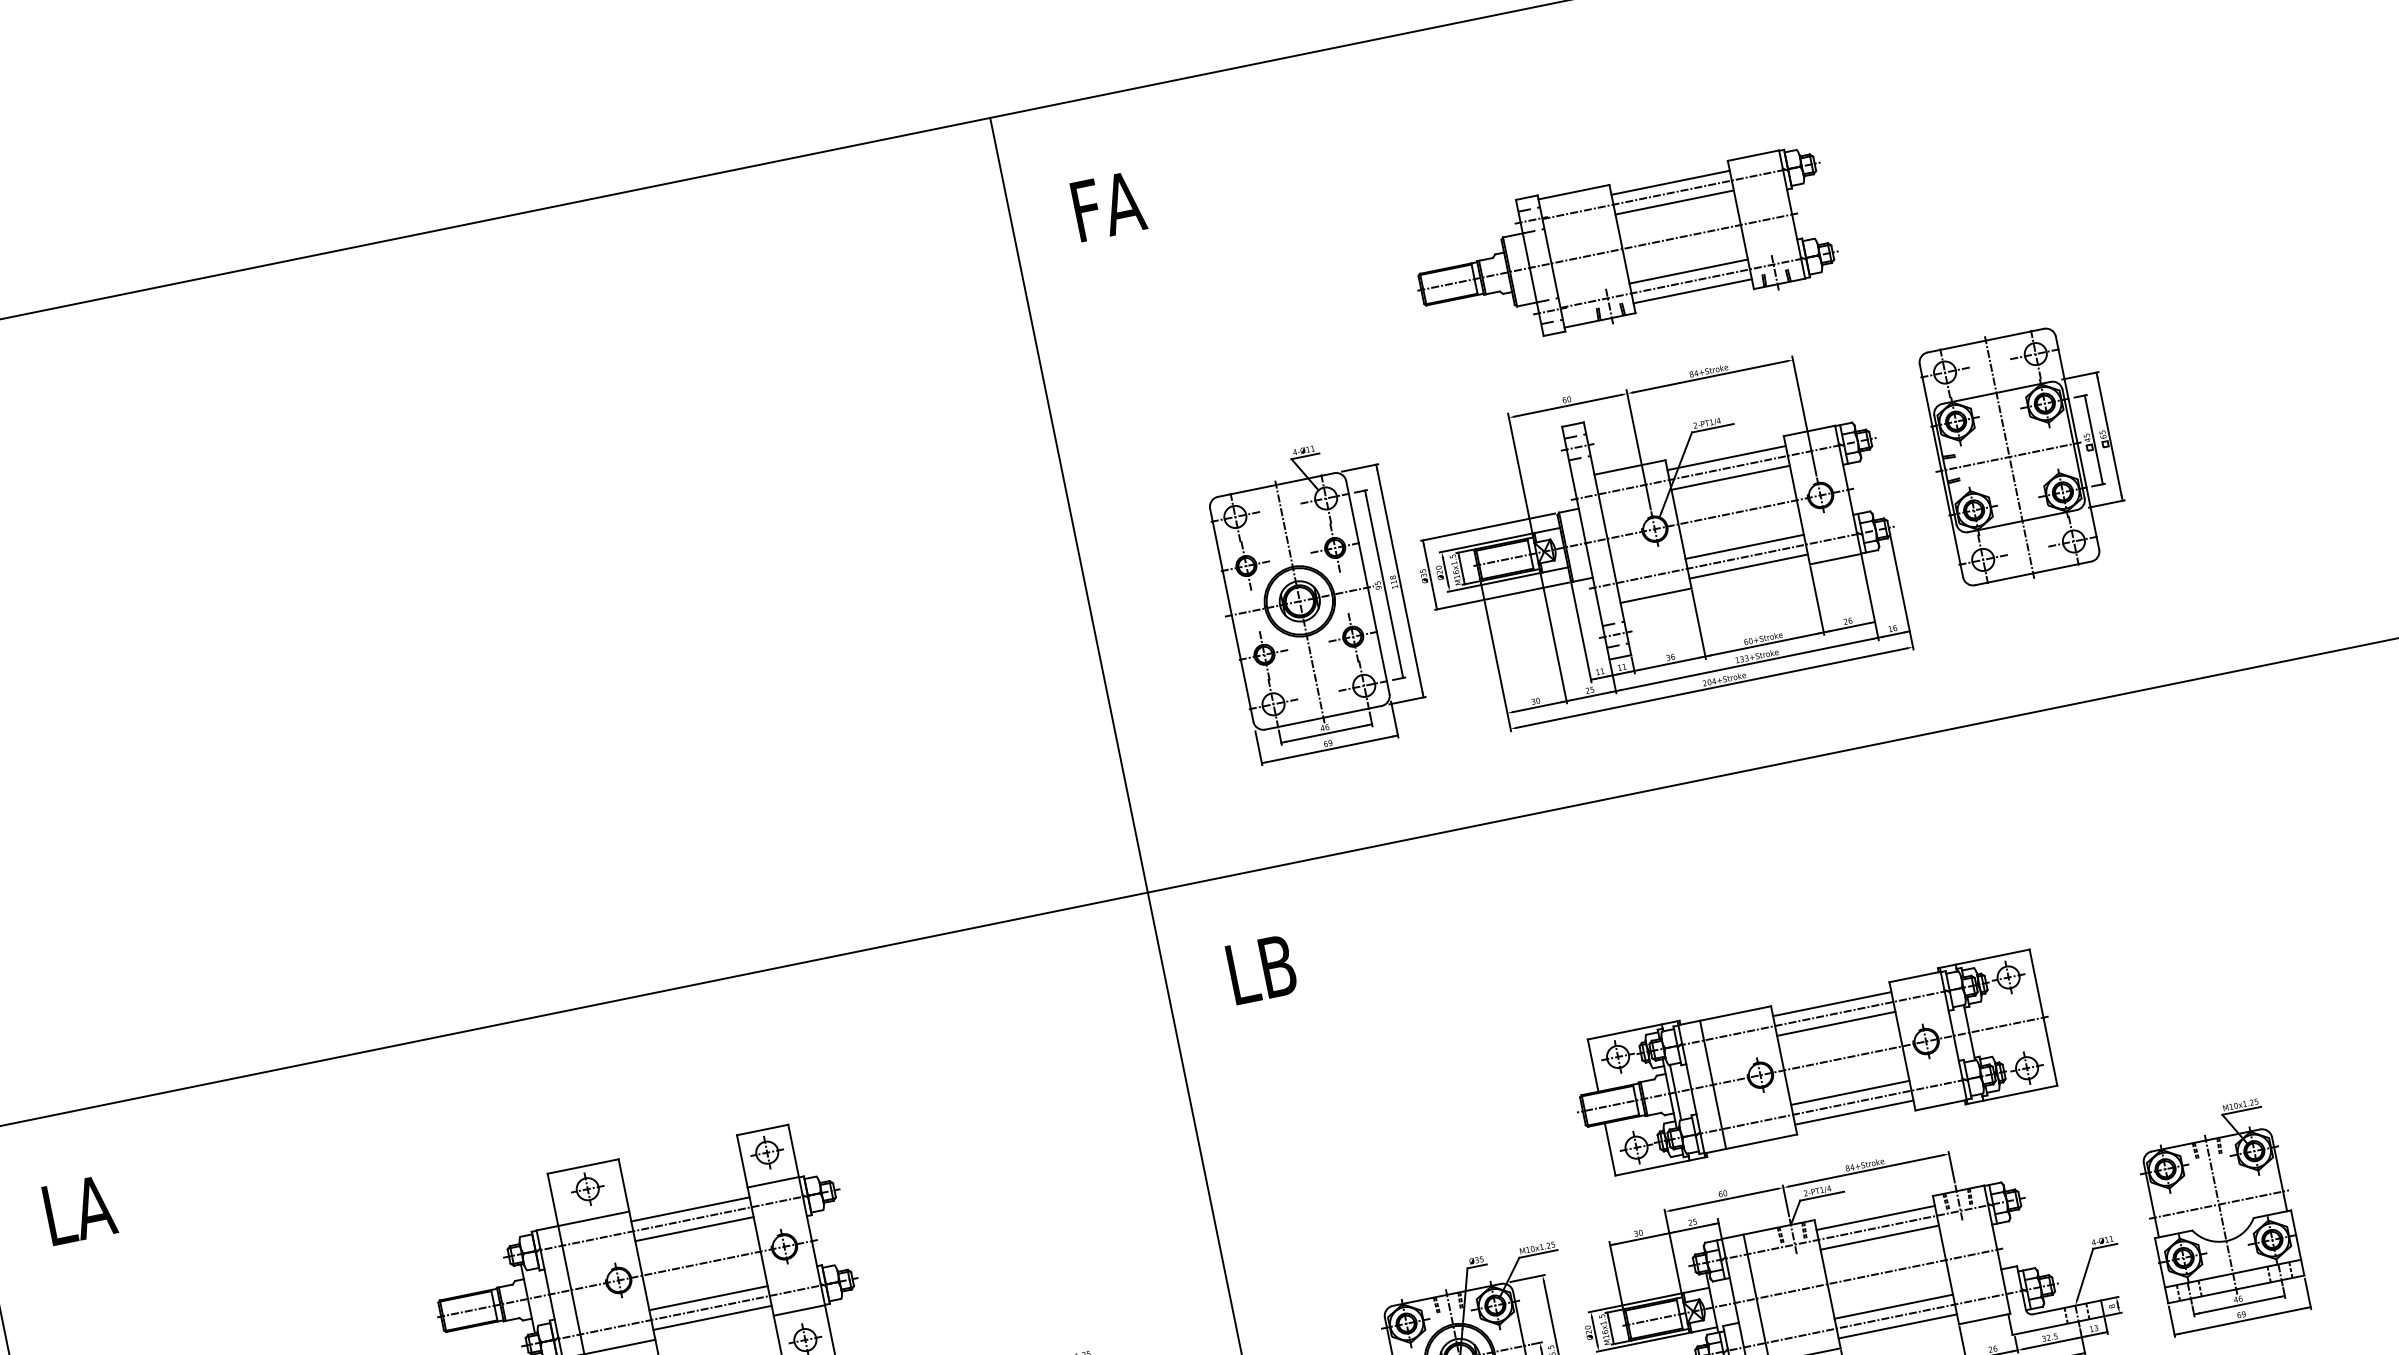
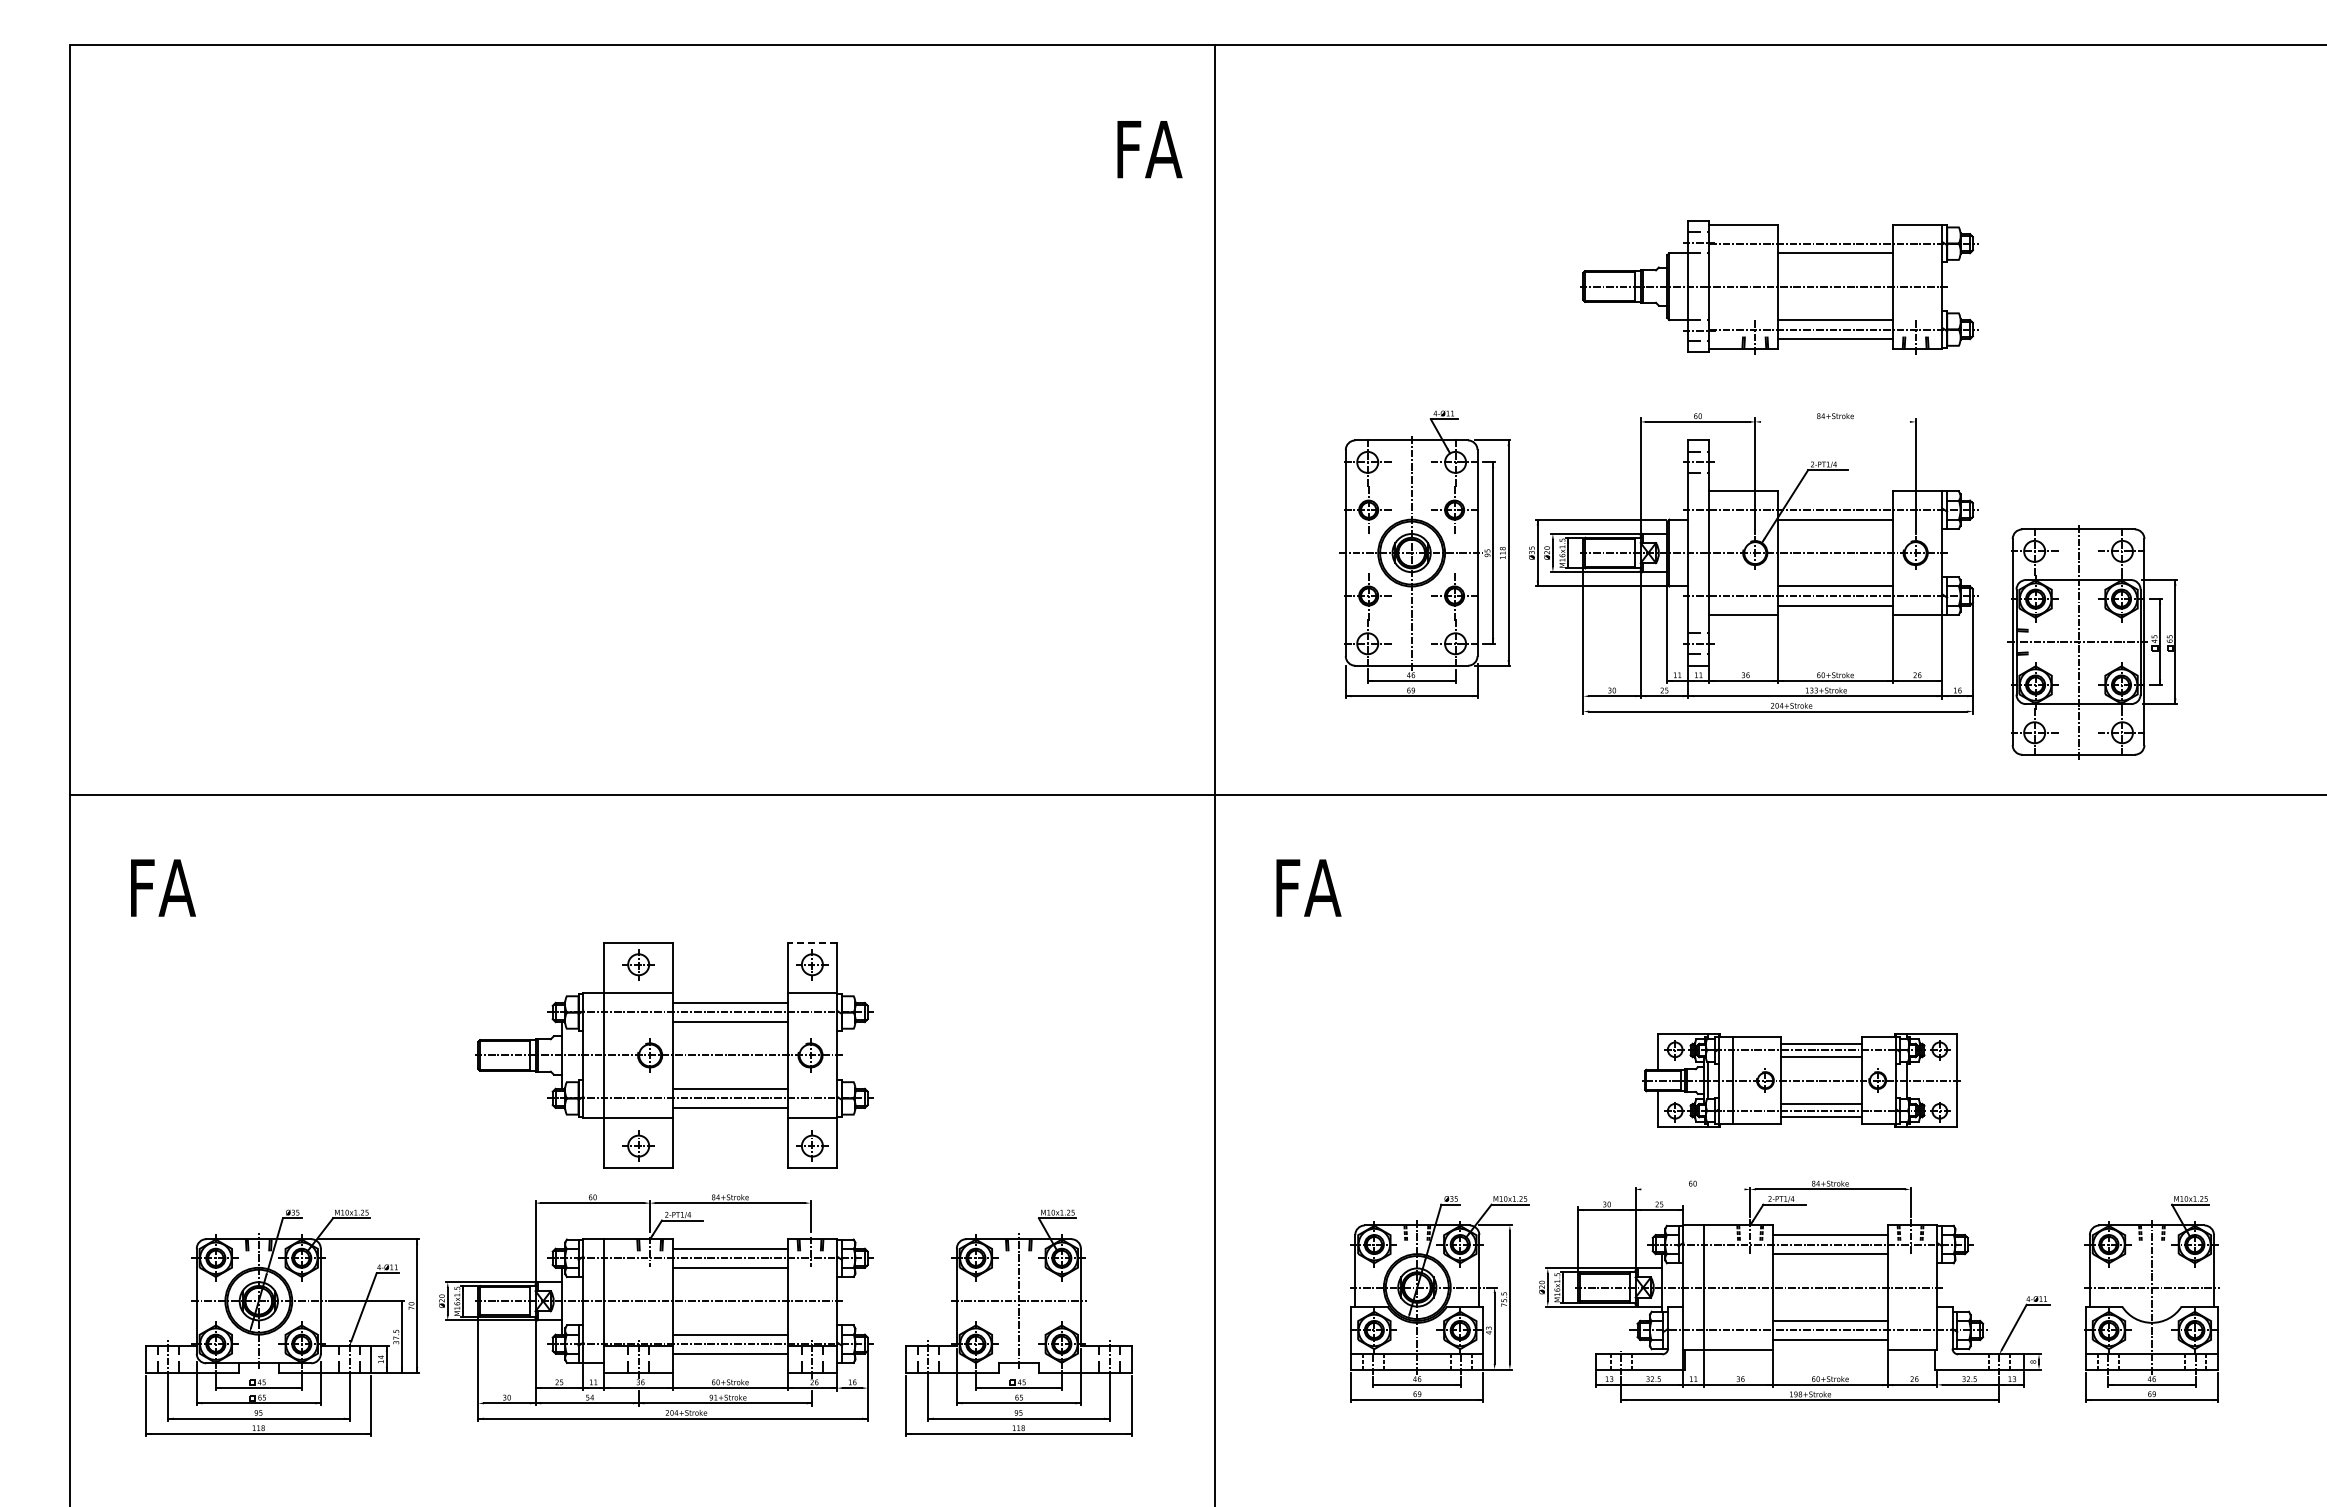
line: (1670, 183) -> (1835, 234), removed
text: (1108, 206) -> (1149, 149), moved
line: (1710, 376) -> (1835, 421), removed
part: (2023, 454) -> (2092, 642), moved
line: (1726, 457) -> (1835, 500), removed
text: (1266, 967) -> (1311, 887), LB -> FA
part: (1812, 1064) -> (1800, 1080), size x0.7
line: (762, 1129) -> (812, 942), solid -> dashed
line: (1723, 1199) -> (1692, 1189), removed
text: (82, 1208) -> (165, 887), LA -> FA

